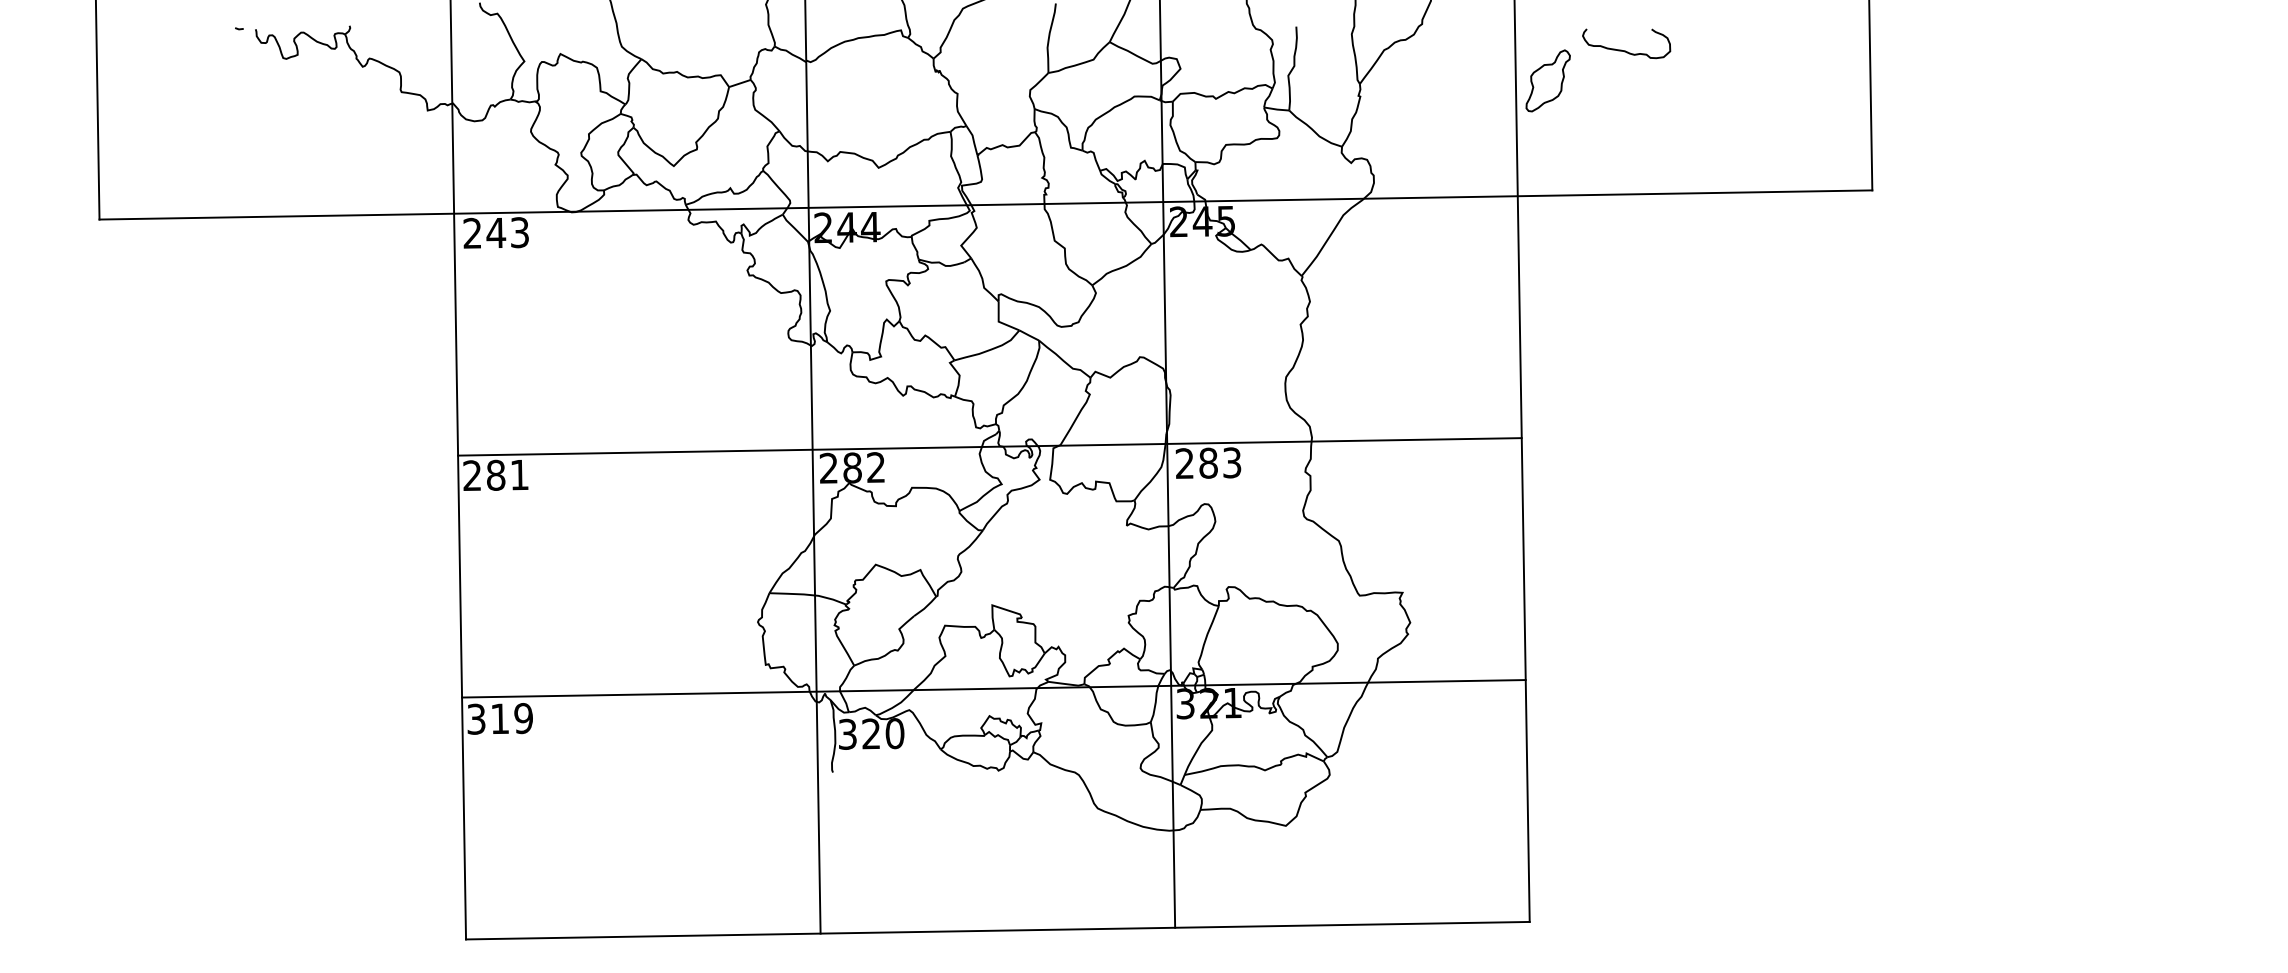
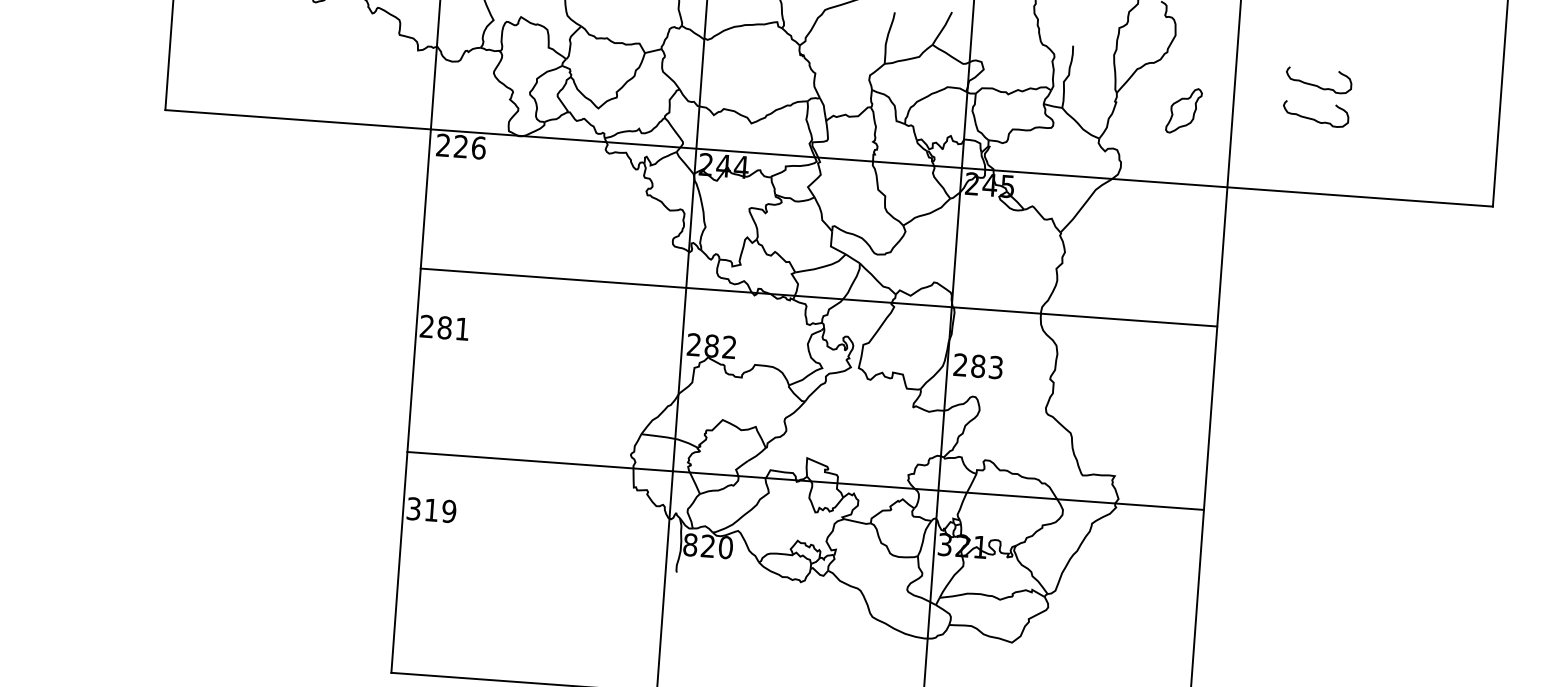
part: (1547, 80) -> (1183, 110), moved
curve: (1625, 95) -> (1314, 119), added
text: (507, 232) -> (469, 147), 243 -> 226
line: (989, 446) -> (818, 297), moved
line: (993, 688) -> (805, 480), moved
text: (847, 734) -> (690, 545), 320 -> 820

